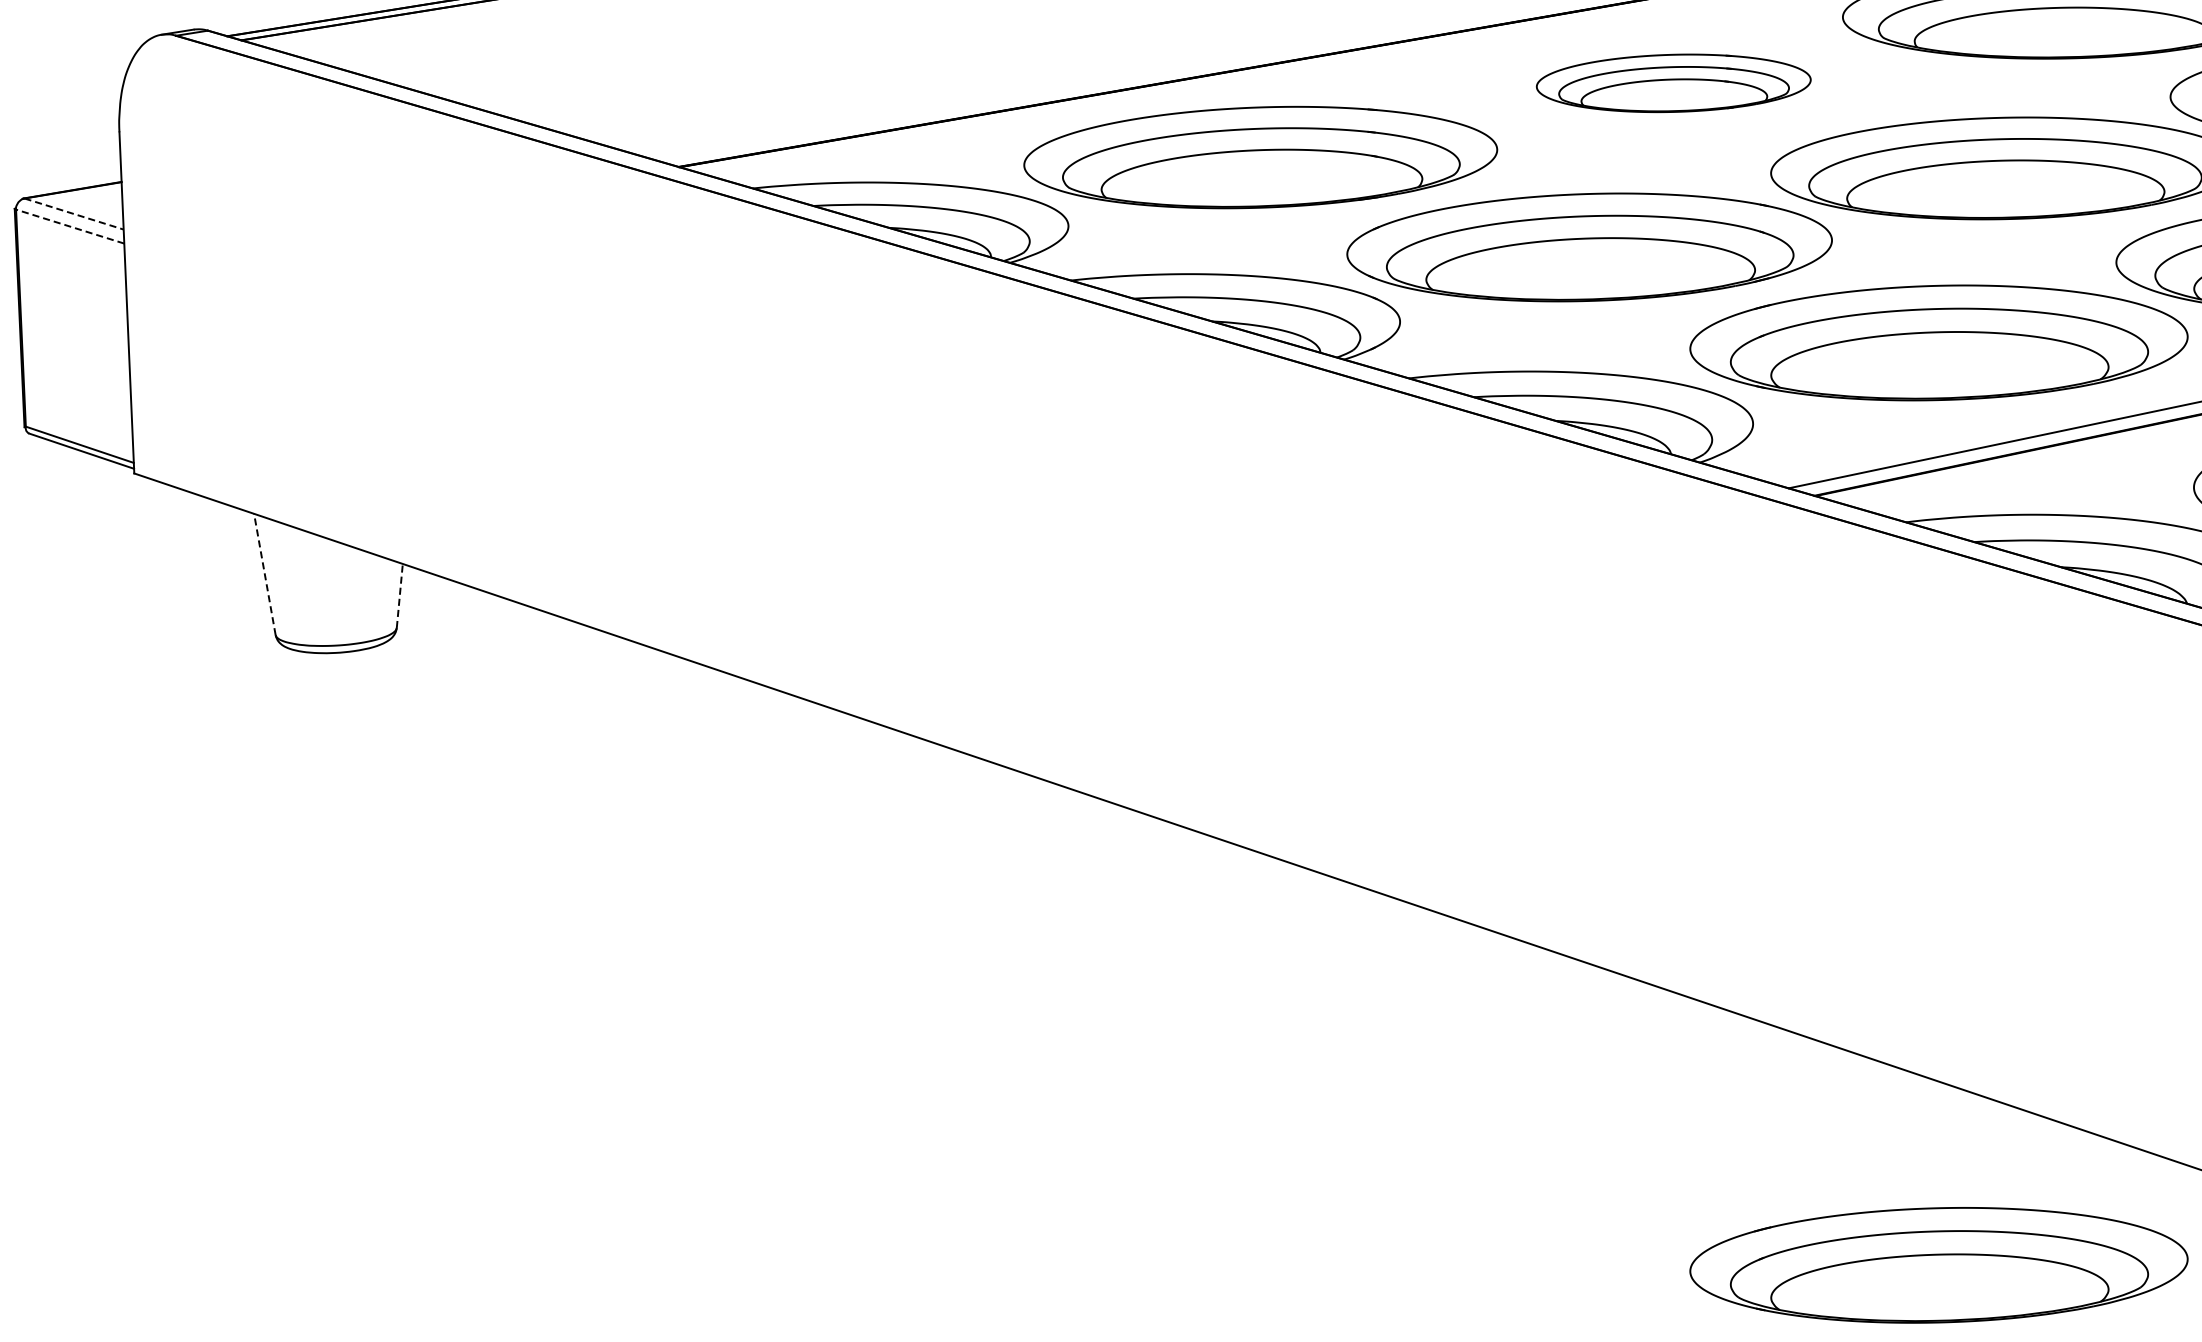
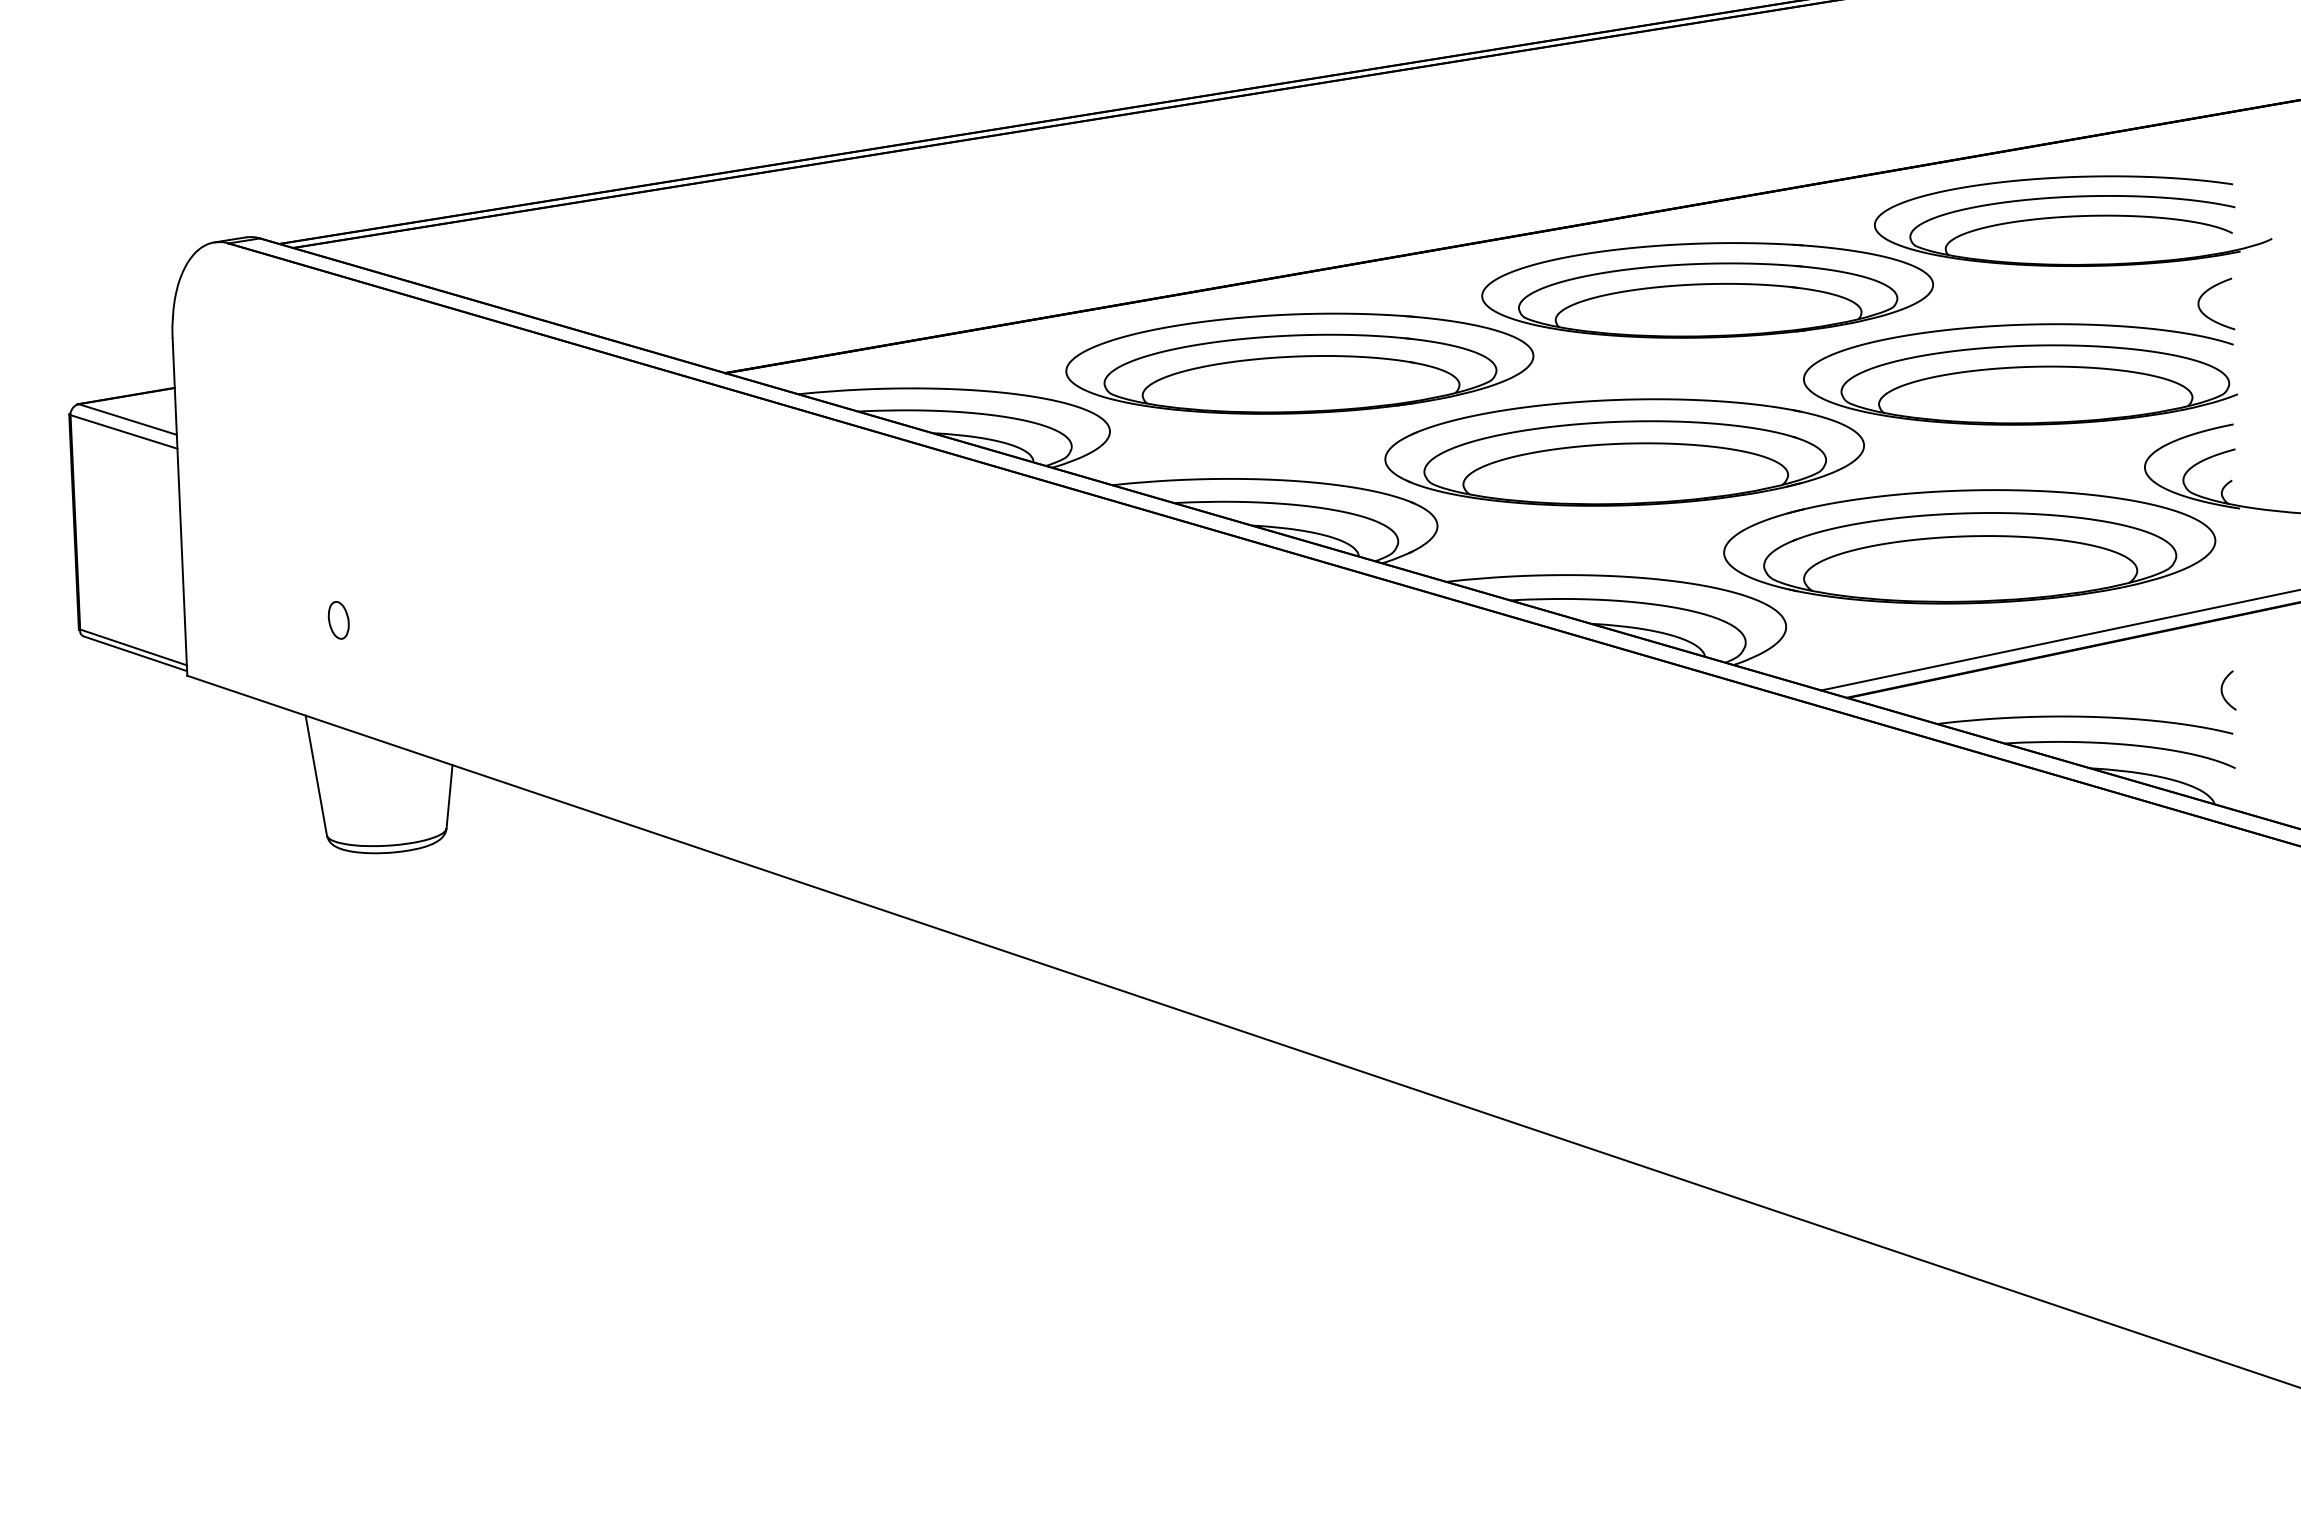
part: (1673, 83) -> (1707, 290), size x1.67
line: (74, 214) -> (128, 419), dashed -> solid
line: (70, 226) -> (124, 431), dashed -> solid
part: (287, 417) -> (338, 620), added
line: (265, 574) -> (316, 775), dashed -> solid
line: (399, 595) -> (449, 796), dashed -> solid
part: (1938, 1264) -> (1969, 1457), removed

